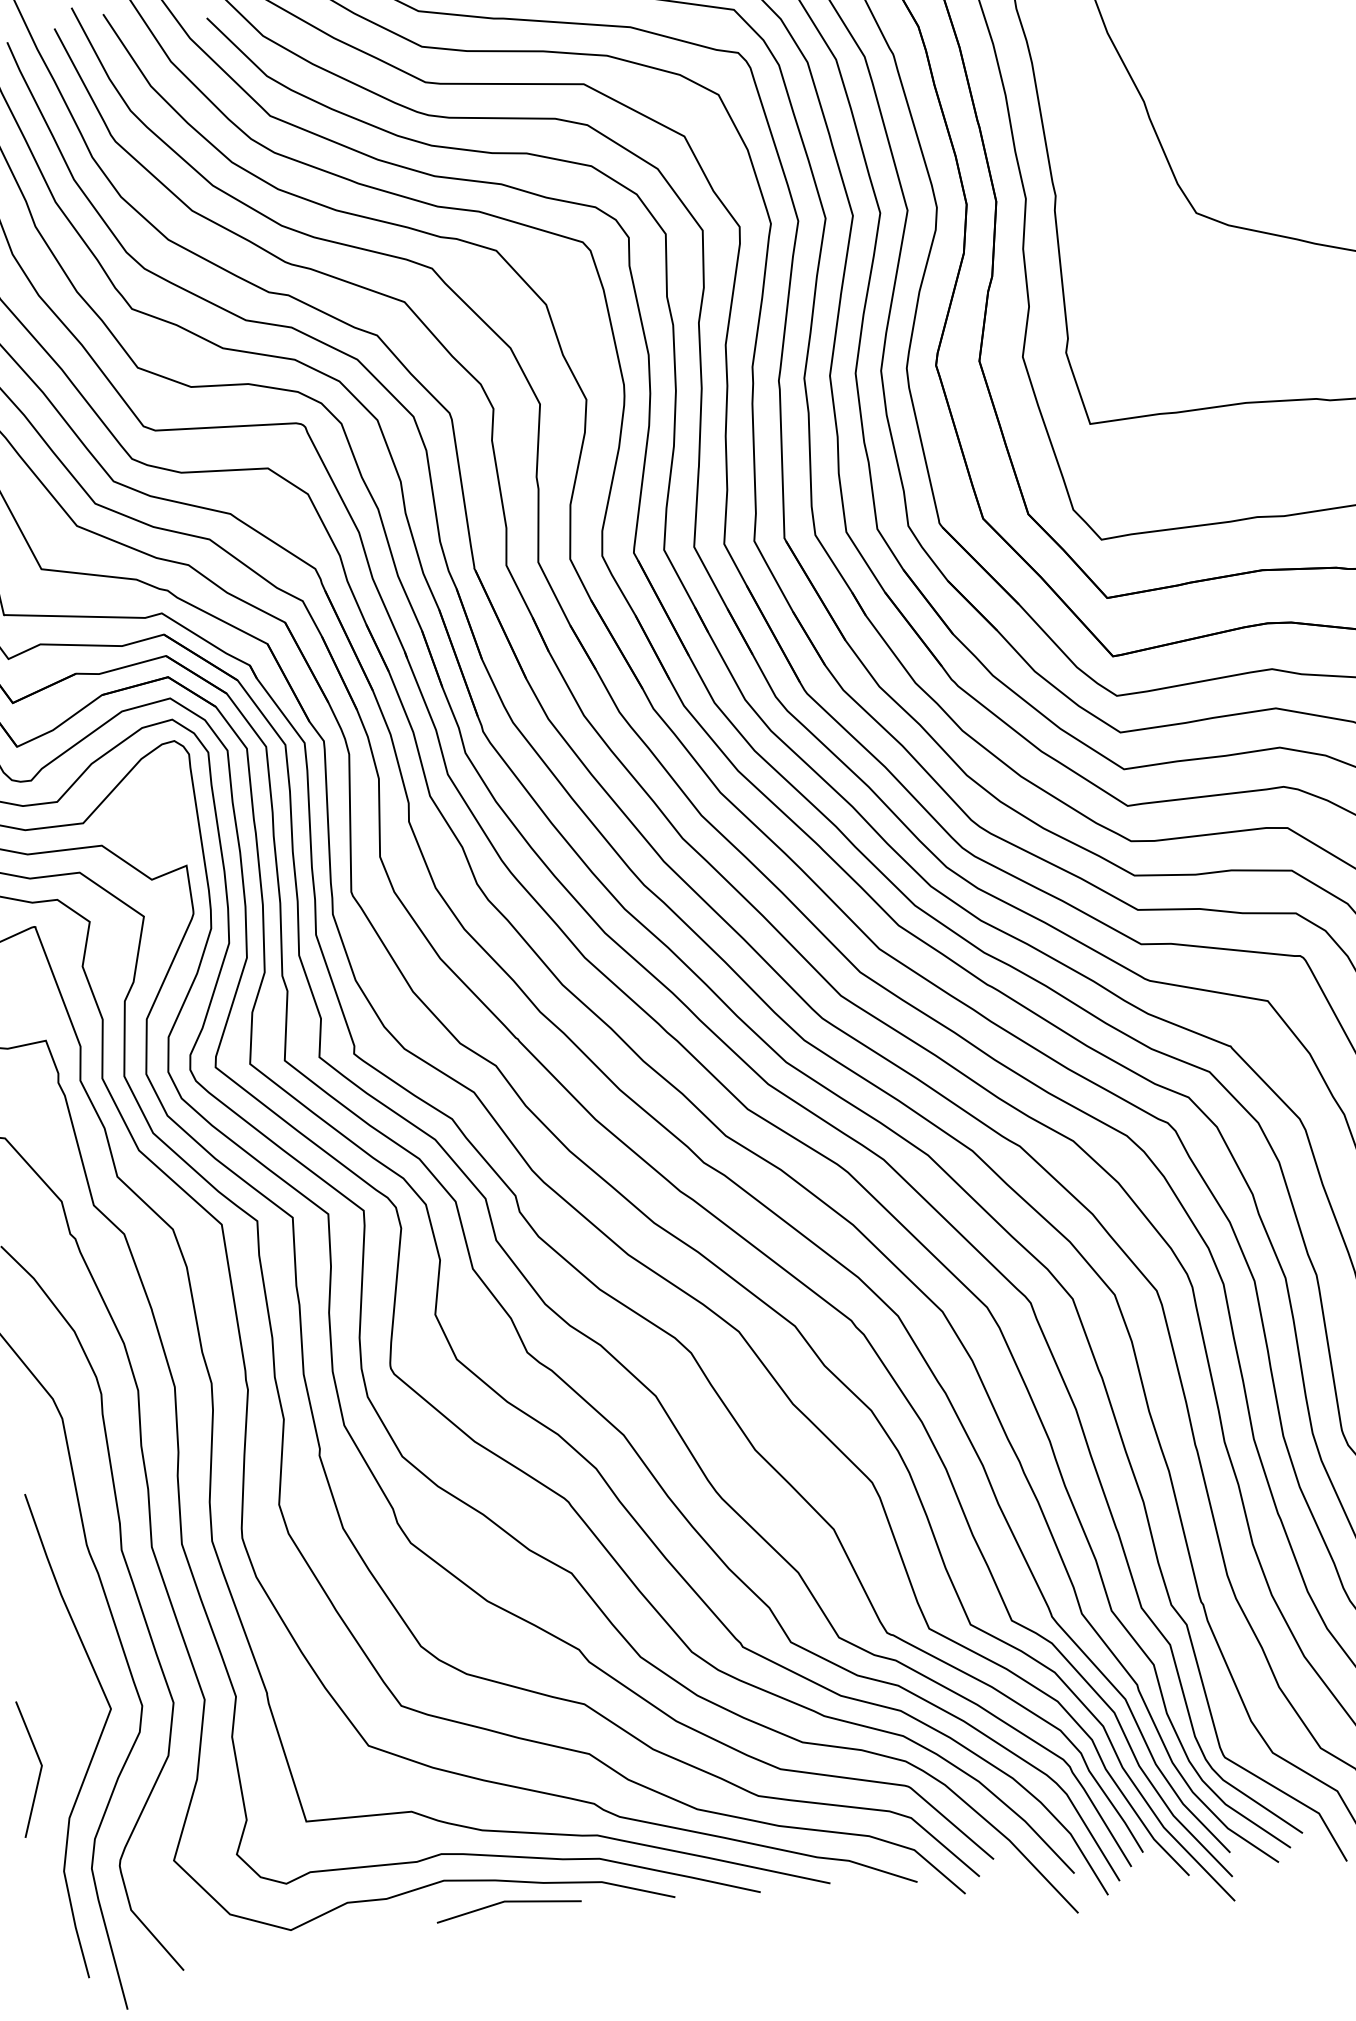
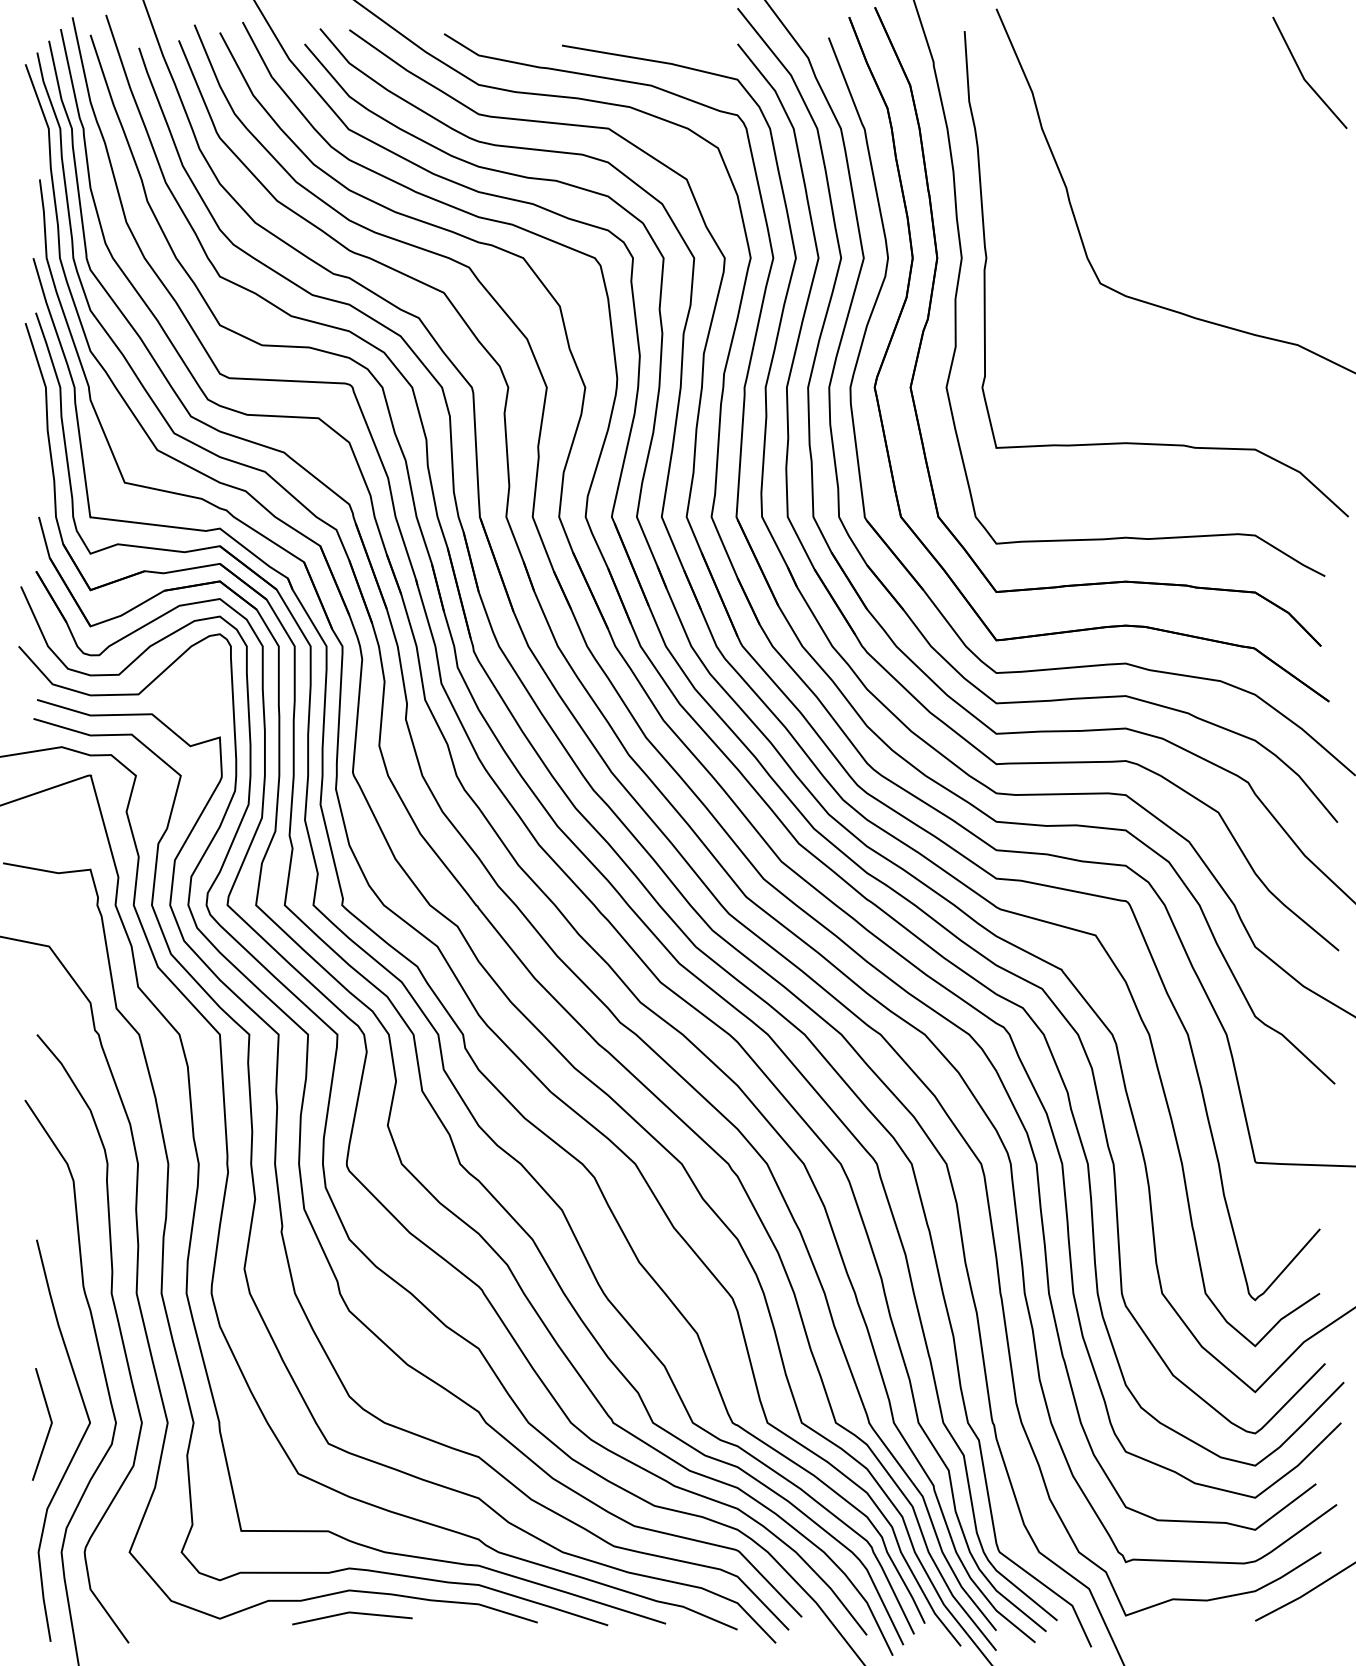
line: (39, 1770) -> (49, 1426), moved
line: (508, 1902) -> (352, 1613), moved

